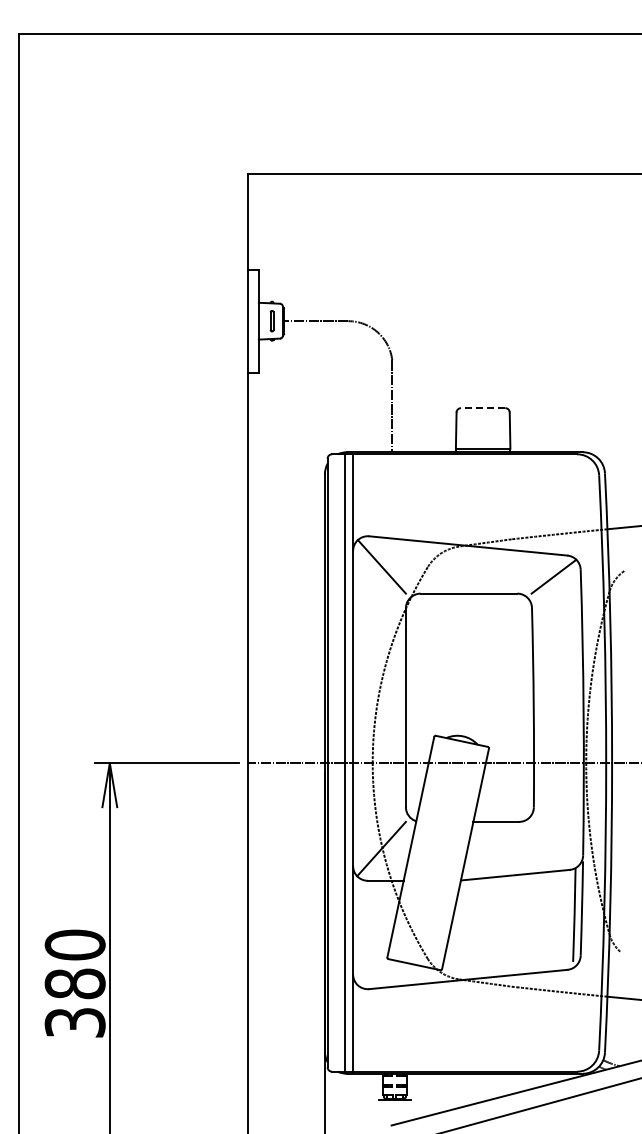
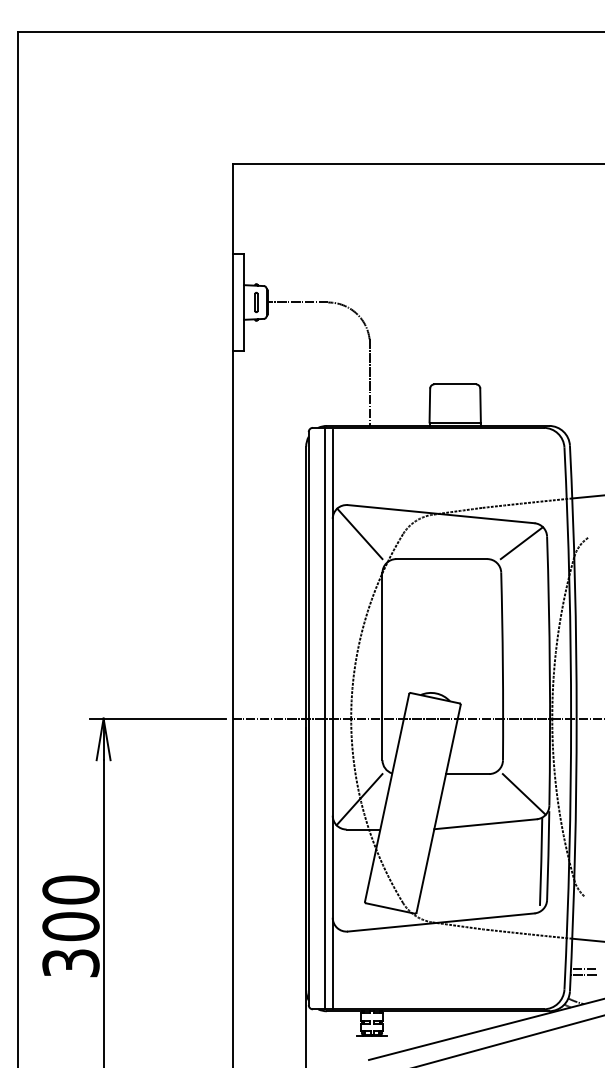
line: (482, 408) -> (454, 384), dashed -> solid
line: (556, 843) -> (524, 794), added
text: (75, 983) -> (71, 926), 380 -> 300
line: (619, 1028) -> (583, 968), added
line: (619, 1035) -> (583, 975), added

